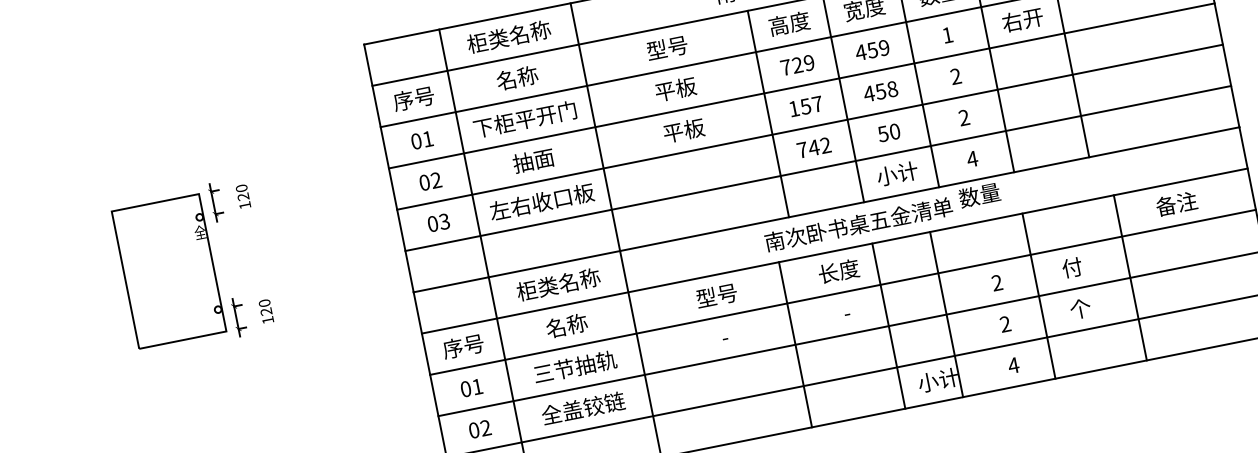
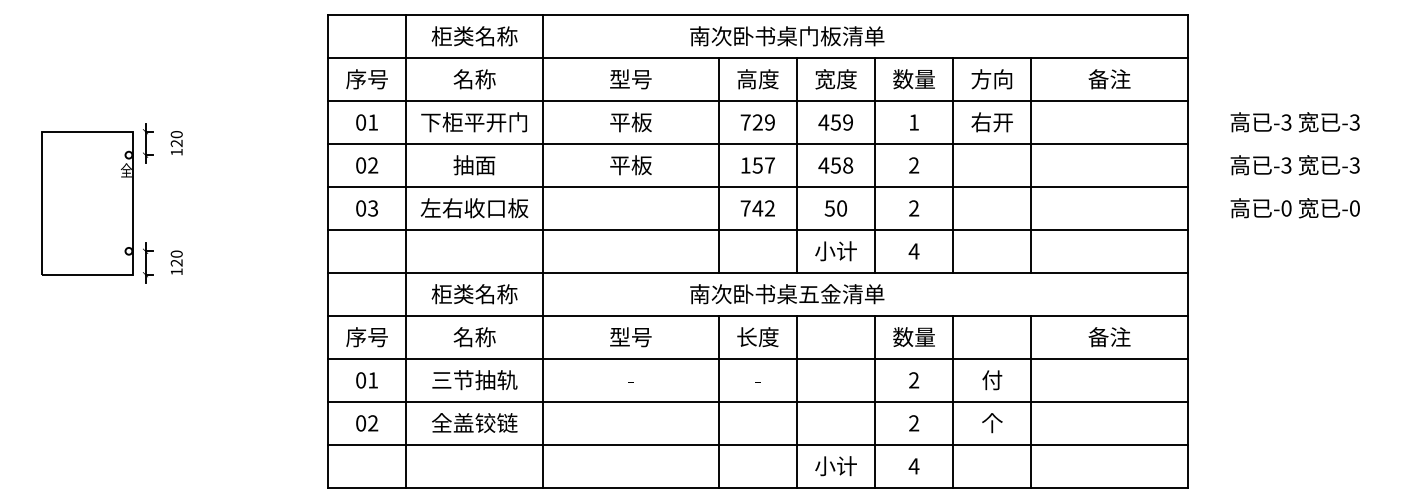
text: (978, 194) -> (913, 336), moved
line: (1130, 277) -> (1031, 401), moved
line: (946, 314) -> (875, 401), moved
line: (795, 344) -> (718, 401), moved

